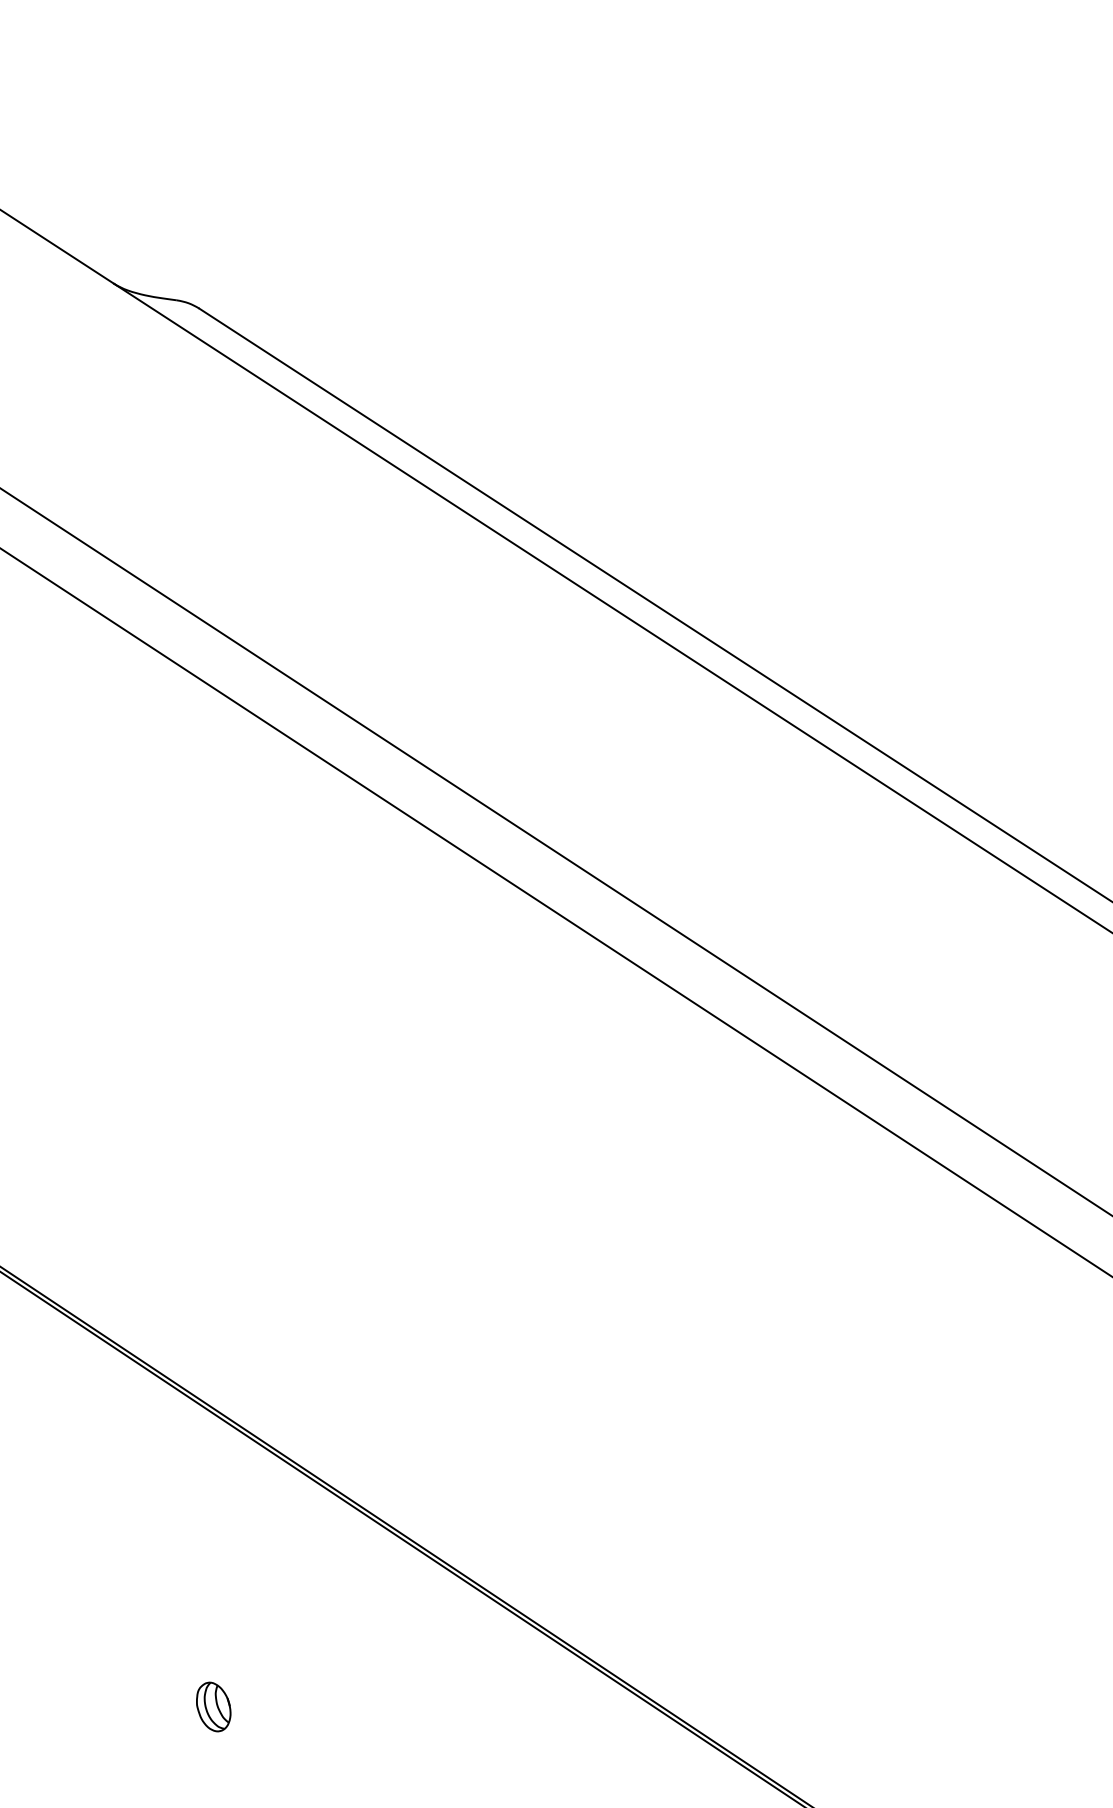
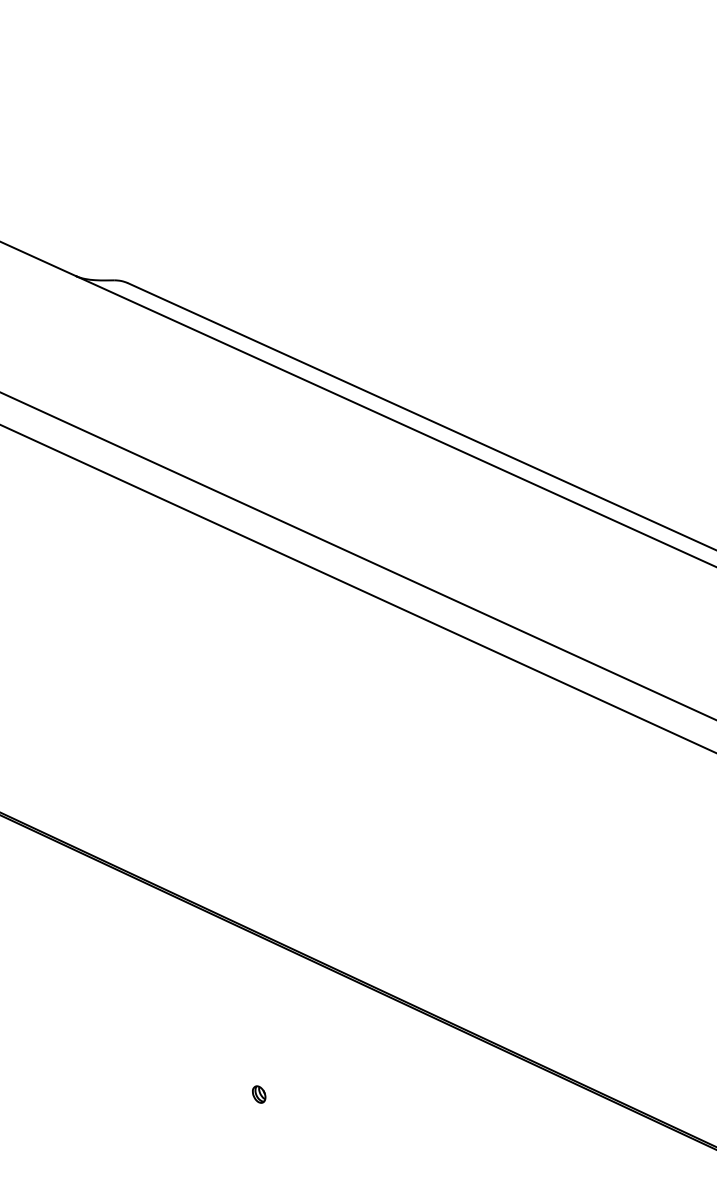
part: (212, 1706) -> (258, 1094), size x0.6

